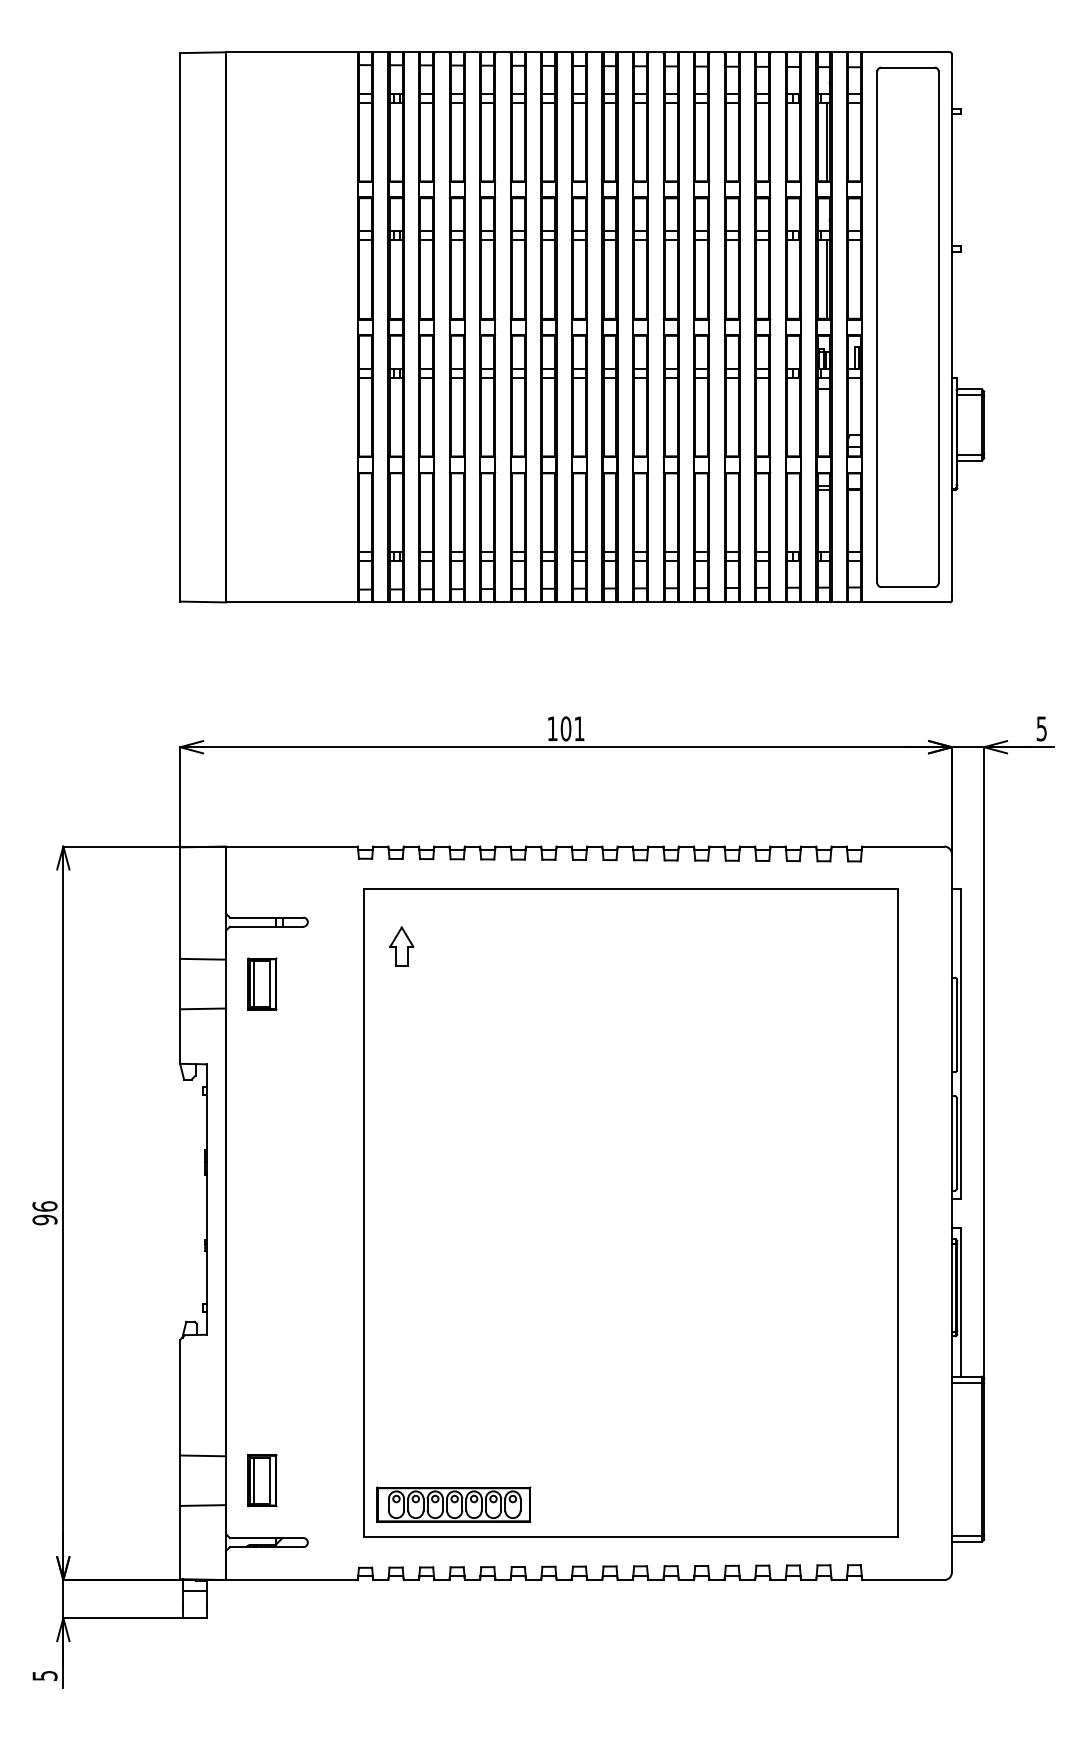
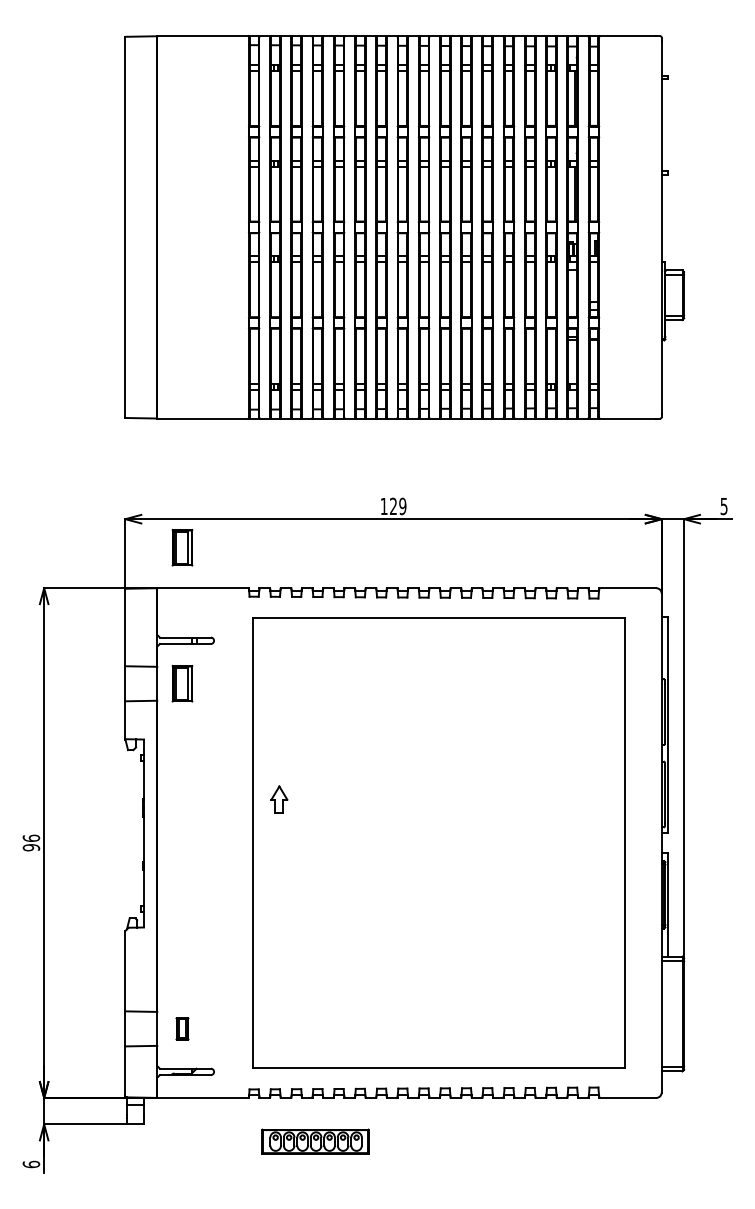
part: (908, 327) -> (631, 227), removed
text: (571, 728) -> (397, 506), 101 -> 129
part: (262, 787) -> (182, 547), added
part: (401, 946) -> (279, 799), moved
part: (262, 1480) -> (182, 1028), size x0.6
part: (453, 1504) -> (315, 1141), moved
text: (45, 1675) -> (31, 1164), 5 -> 6

